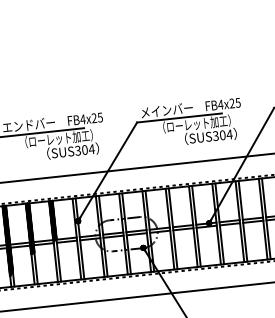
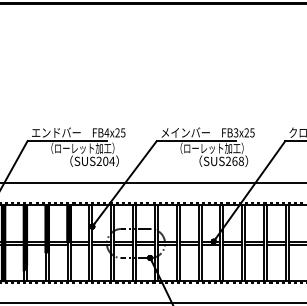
text: (220, 104) -> (235, 132), FB4x25 -> FB3x25
text: (222, 135) -> (234, 161), SUS304 -> SUS268
text: (77, 152) -> (98, 162), SUS304 -> SUS204

